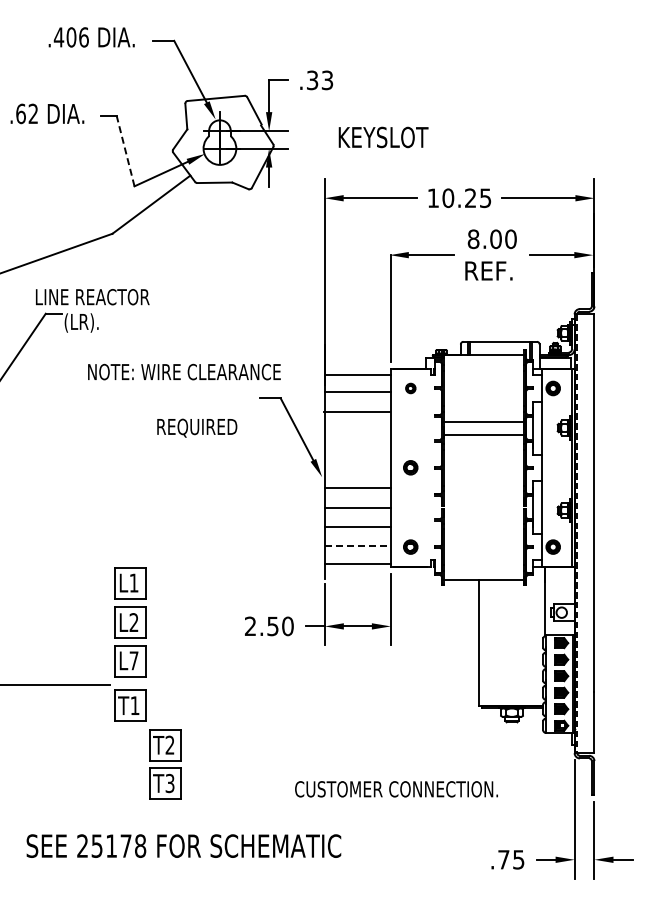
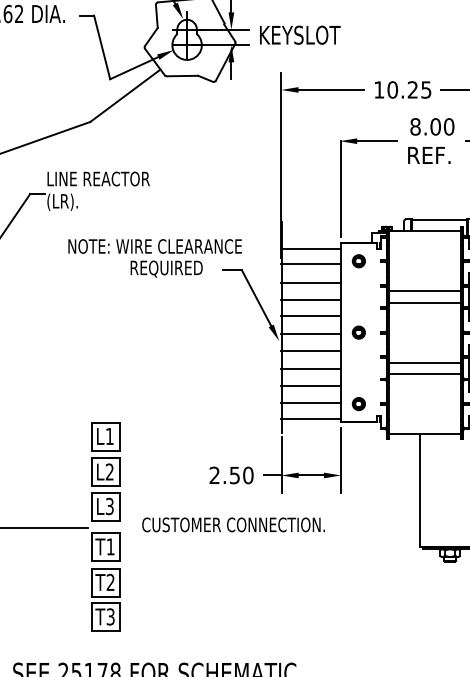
text: (383, 137) -> (300, 35), moved
line: (125, 150) -> (102, 46), dashed -> solid
text: (92, 297) -> (98, 179), moved
part: (410, 388) -> (358, 261), size x1.43
text: (197, 427) -> (166, 268), moved
line: (357, 431) -> (310, 299), added
line: (357, 449) -> (310, 316), added
line: (357, 469) -> (310, 334), added
line: (484, 500) -> (425, 362), added
line: (484, 513) -> (425, 373), added
line: (358, 546) -> (311, 403), dashed -> solid
text: (133, 660) -> (109, 506), L7 -> L3
part: (165, 764) -> (106, 599), moved
text: (396, 789) -> (233, 525), moved

